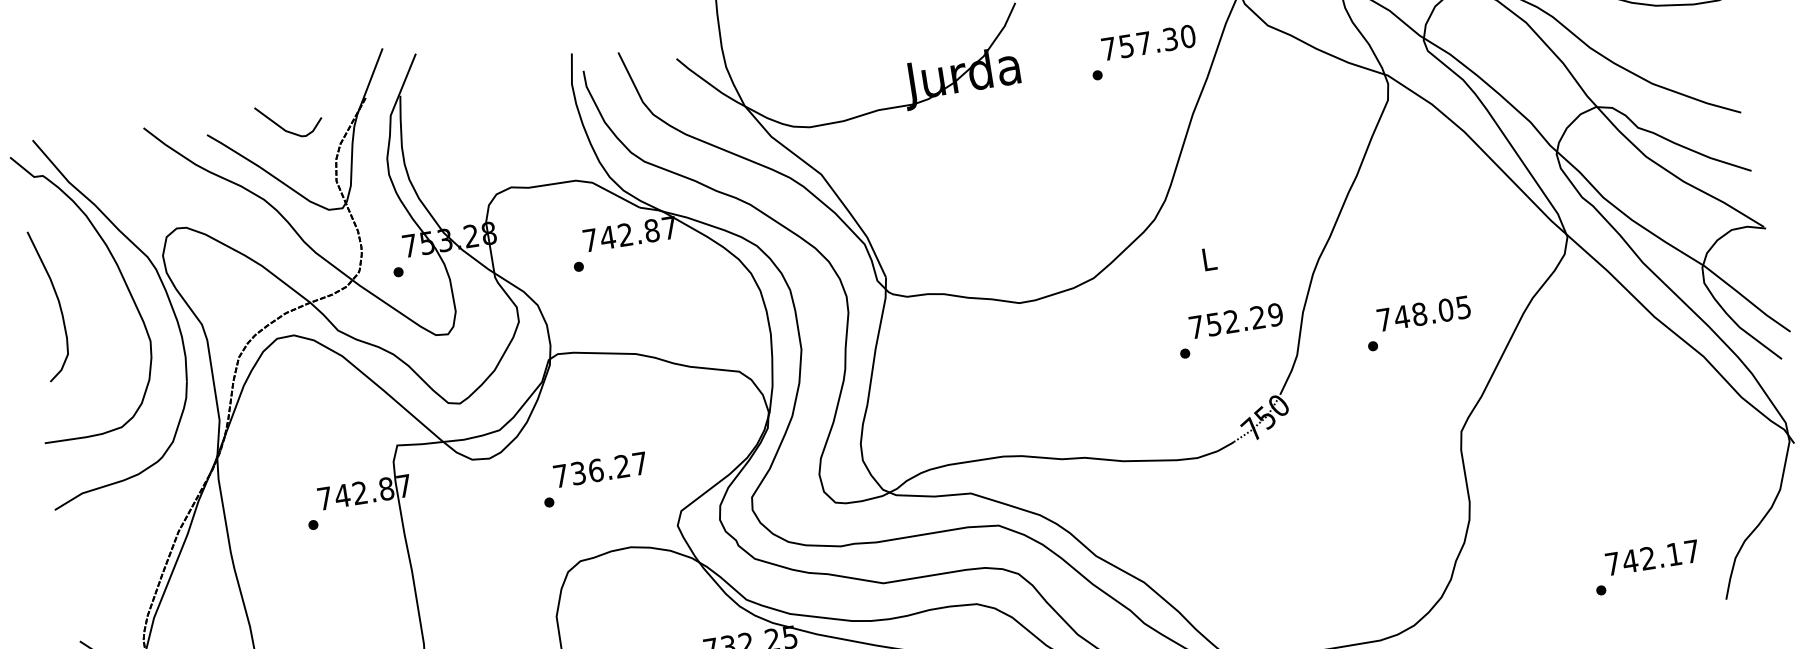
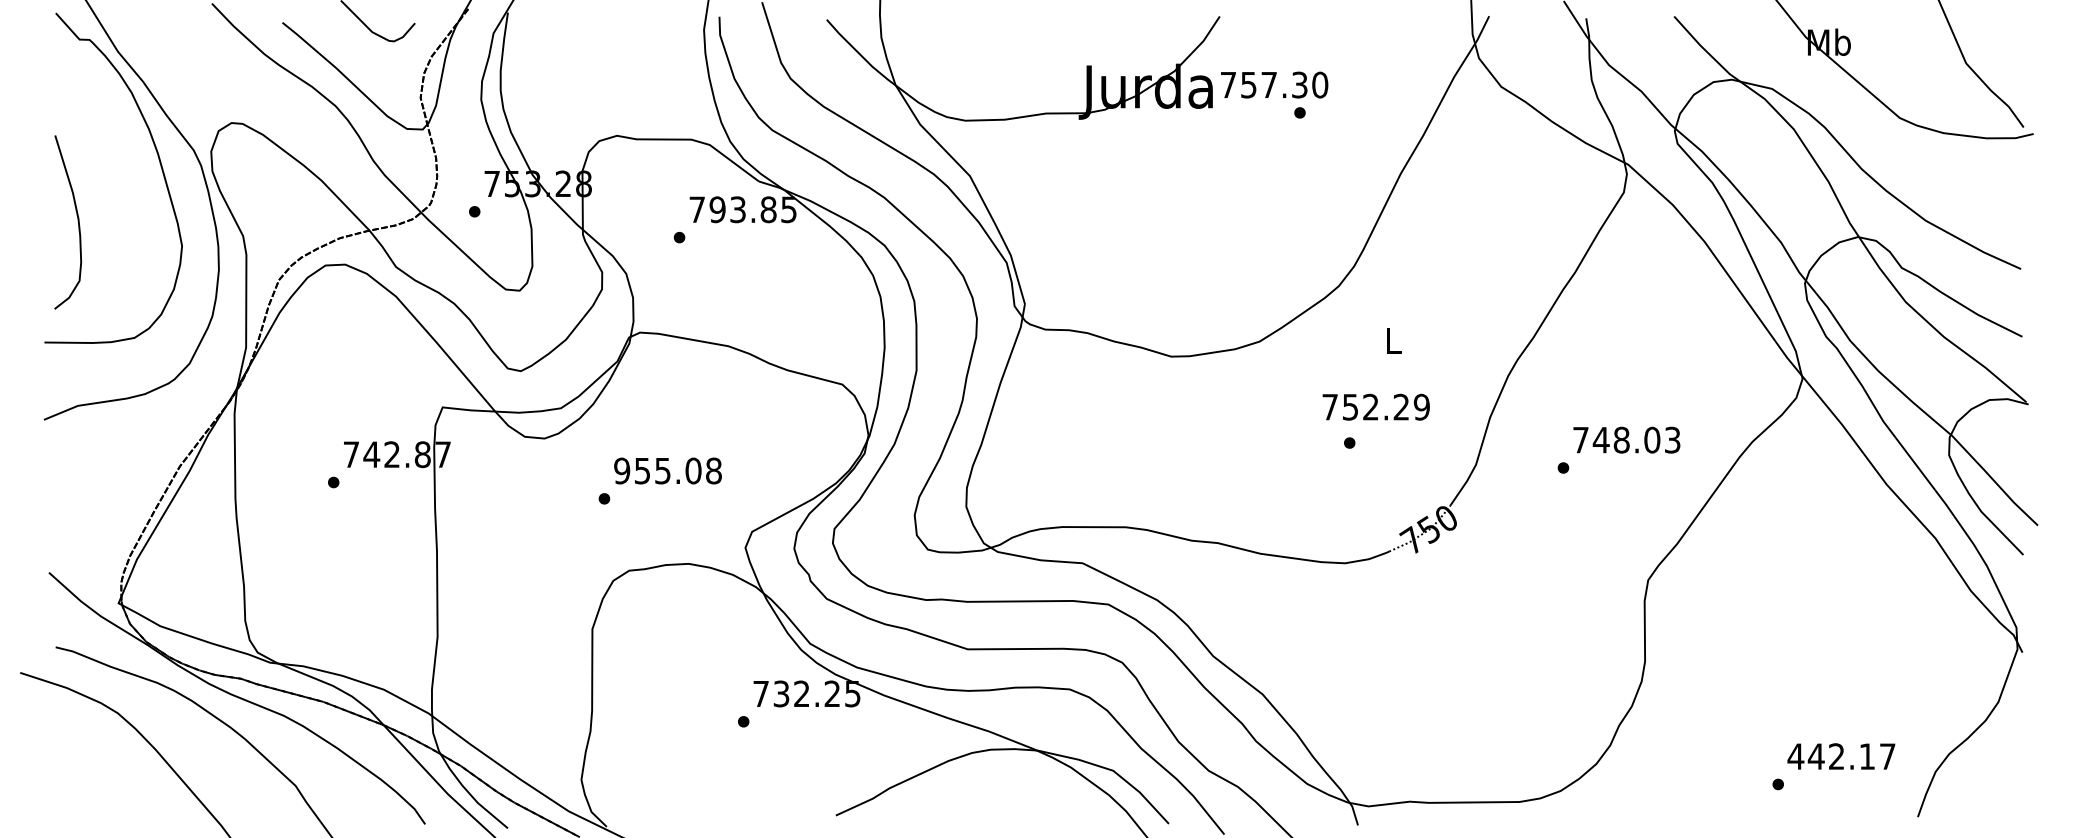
text: (1148, 42) -> (1274, 84), moved
text: (638, 232) -> (752, 209), 742.87 -> 793.85
curve: (58, 303) -> (77, 221), moved
text: (1463, 306) -> (1672, 439), 748.05 -> 748.03
text: (1235, 320) -> (1375, 406), moved
text: (599, 469) -> (667, 470), 736.27 -> 955.08
text: (1612, 563) -> (1795, 756), 742.17 -> 442.17

